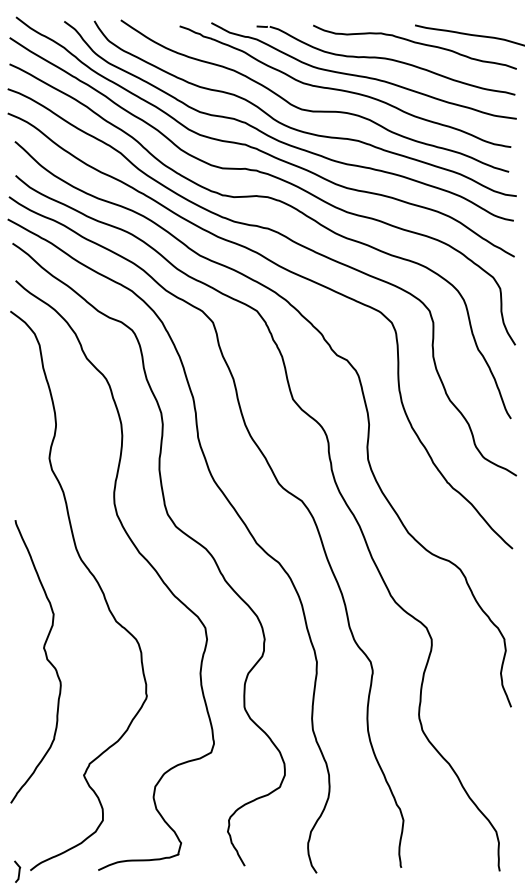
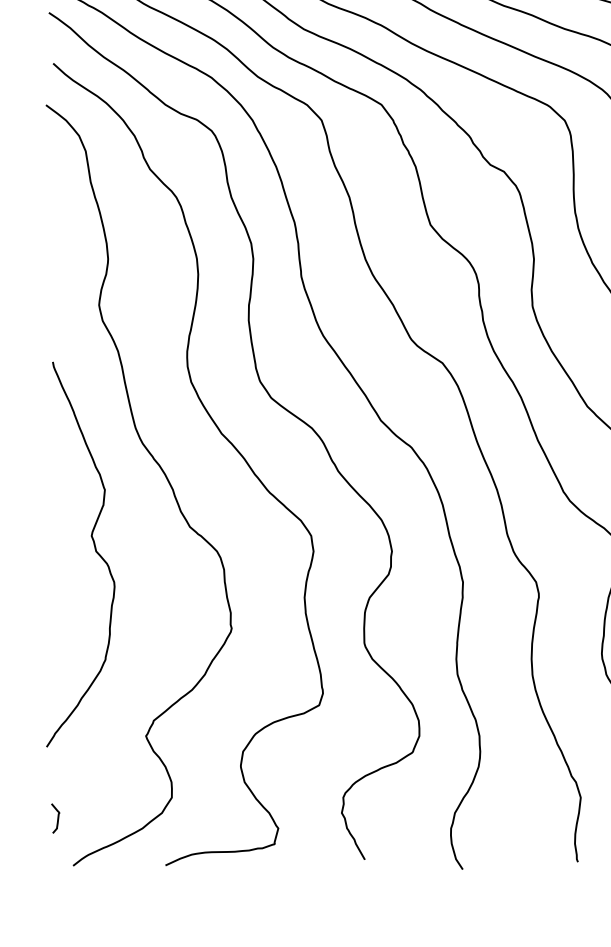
curve: (45, 656) -> (93, 547), moved
curve: (18, 871) -> (57, 818), moved

